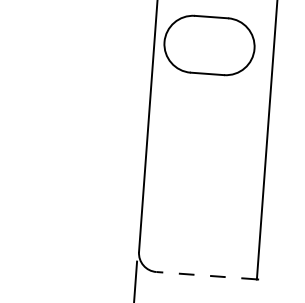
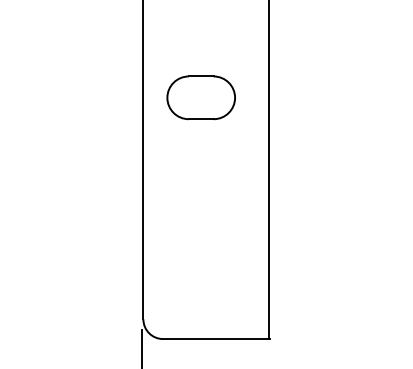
part: (208, 45) -> (200, 97), size x0.71
line: (207, 276) -> (216, 339), dashed -> solid

